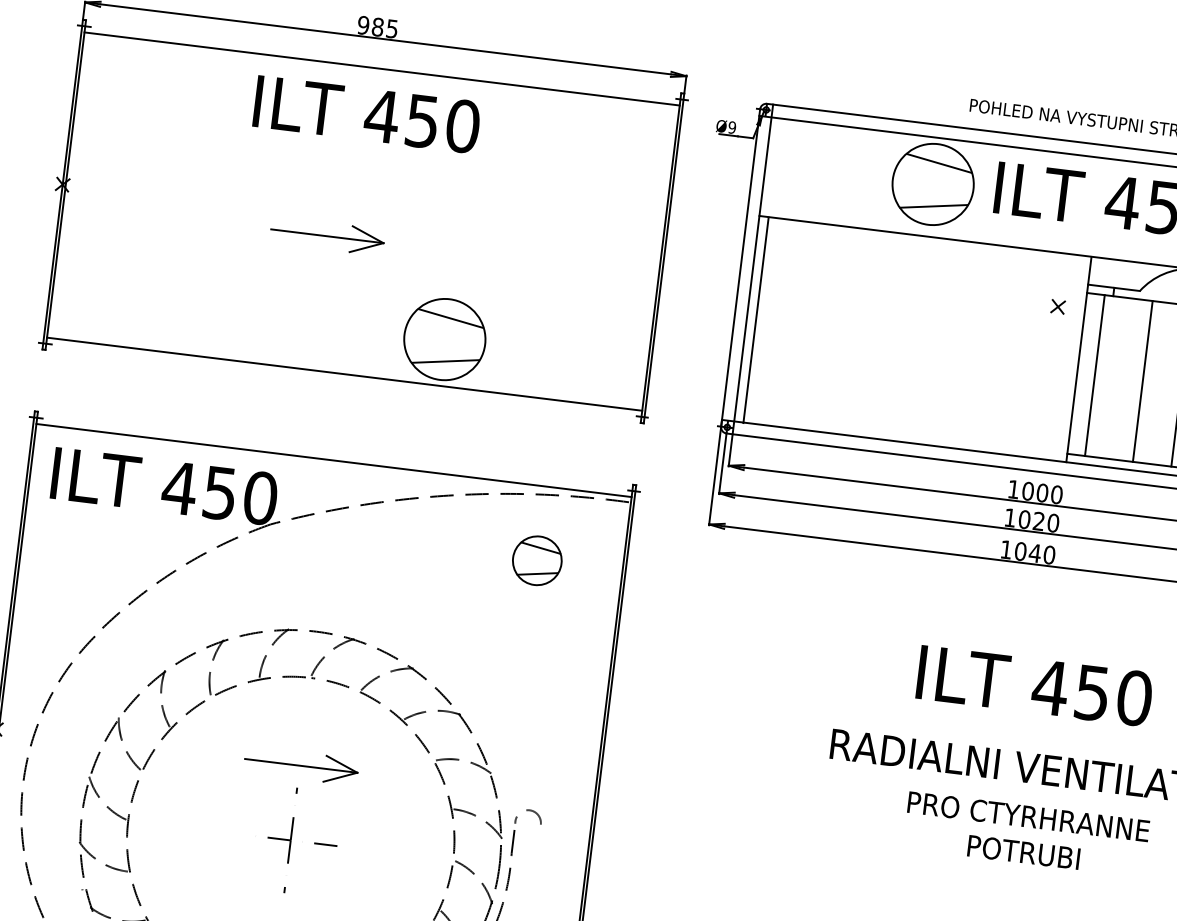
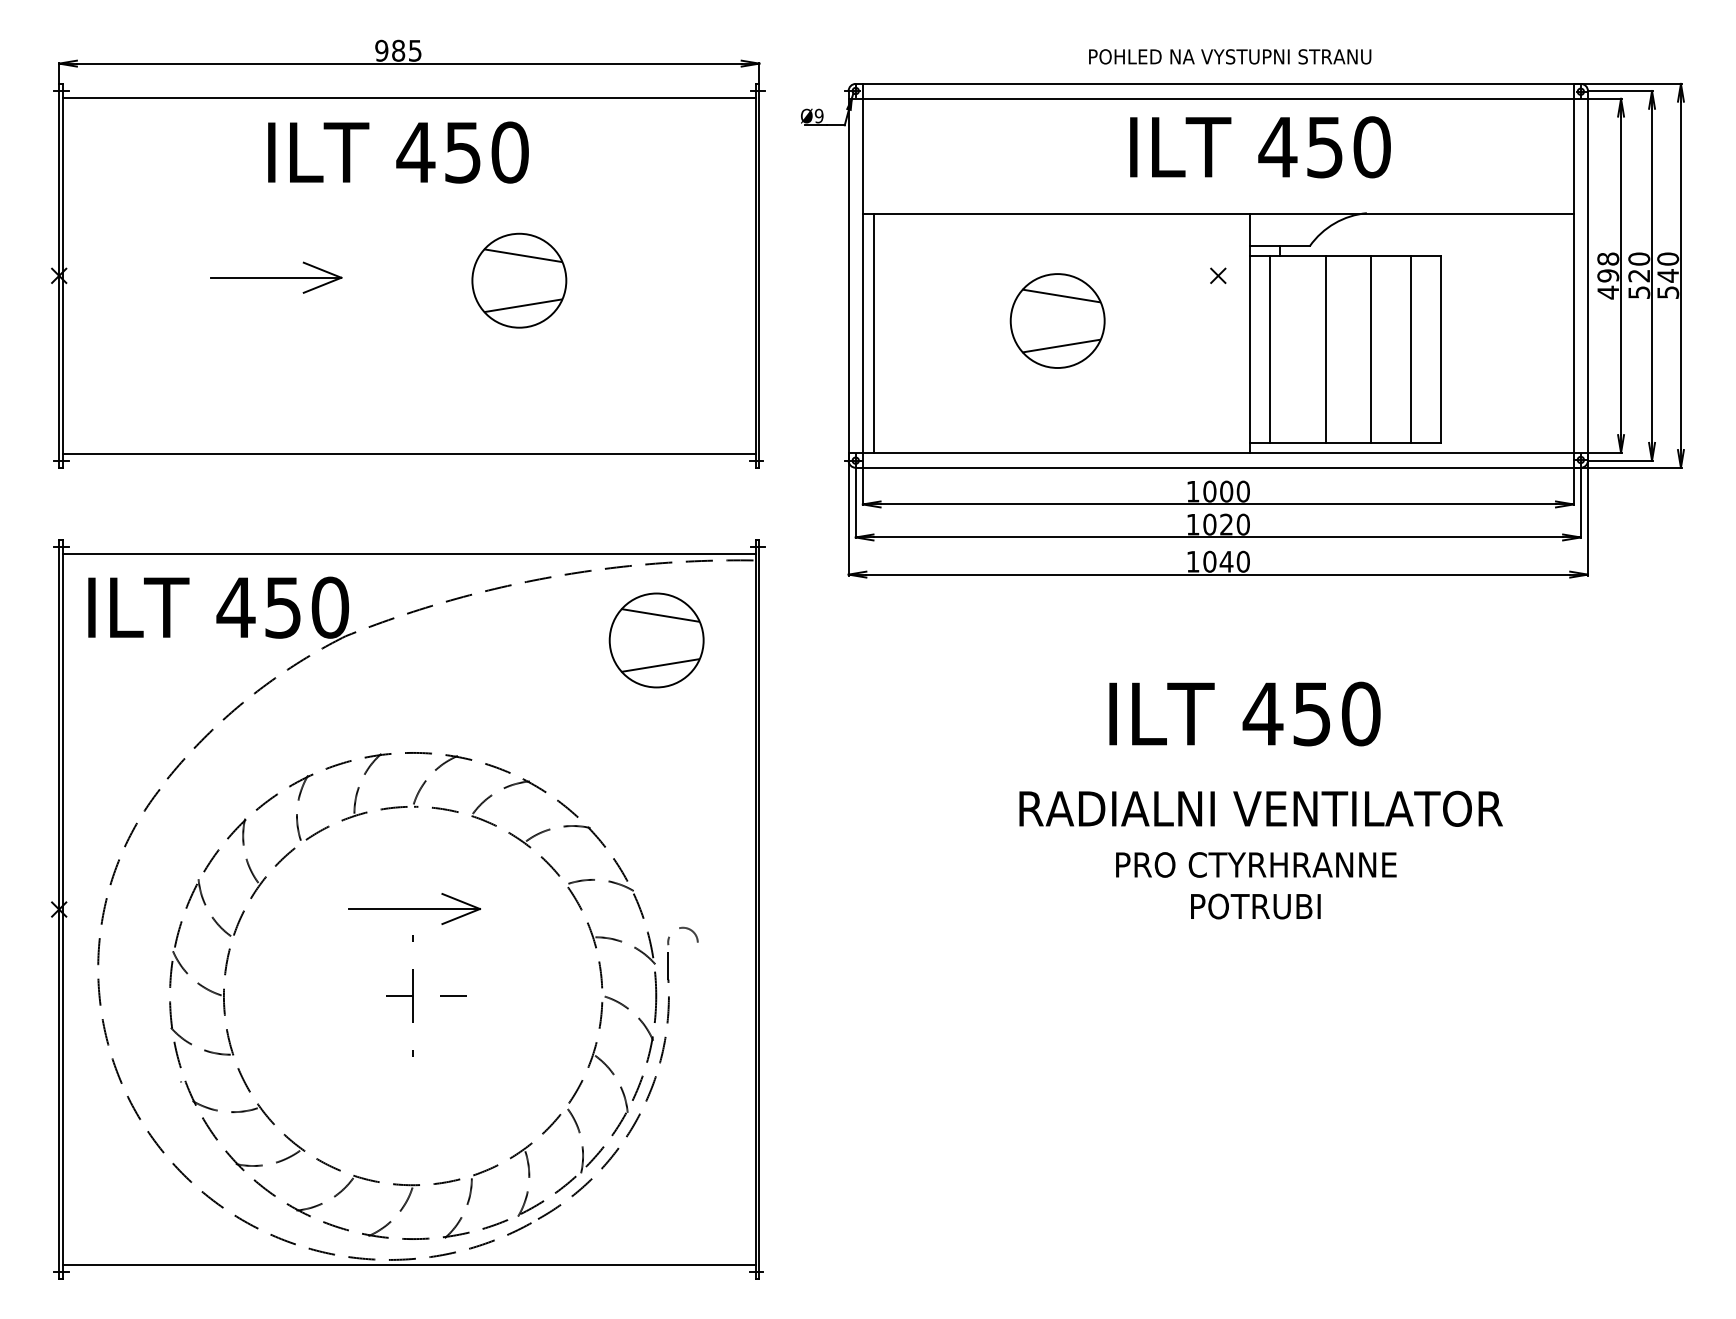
part: (933, 184) -> (1057, 320), moved
part: (327, 236) -> (276, 277), moved
part: (444, 339) -> (519, 280), moved
part: (537, 560) -> (656, 640), size x1.67

